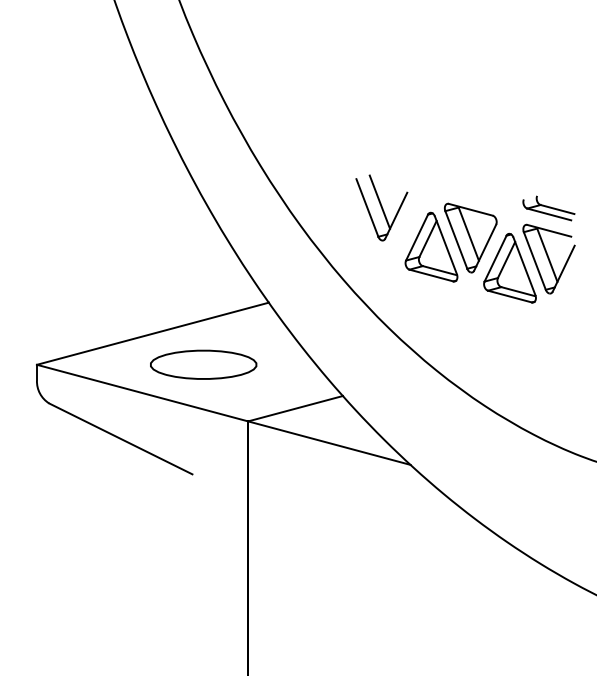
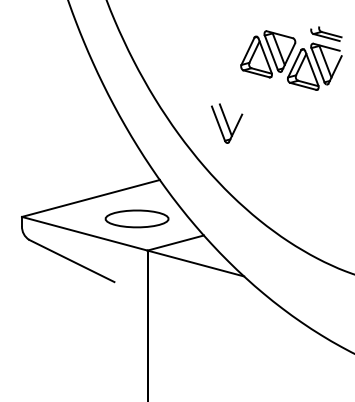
part: (490, 249) -> (291, 58), moved
part: (202, 364) -> (136, 218), moved

